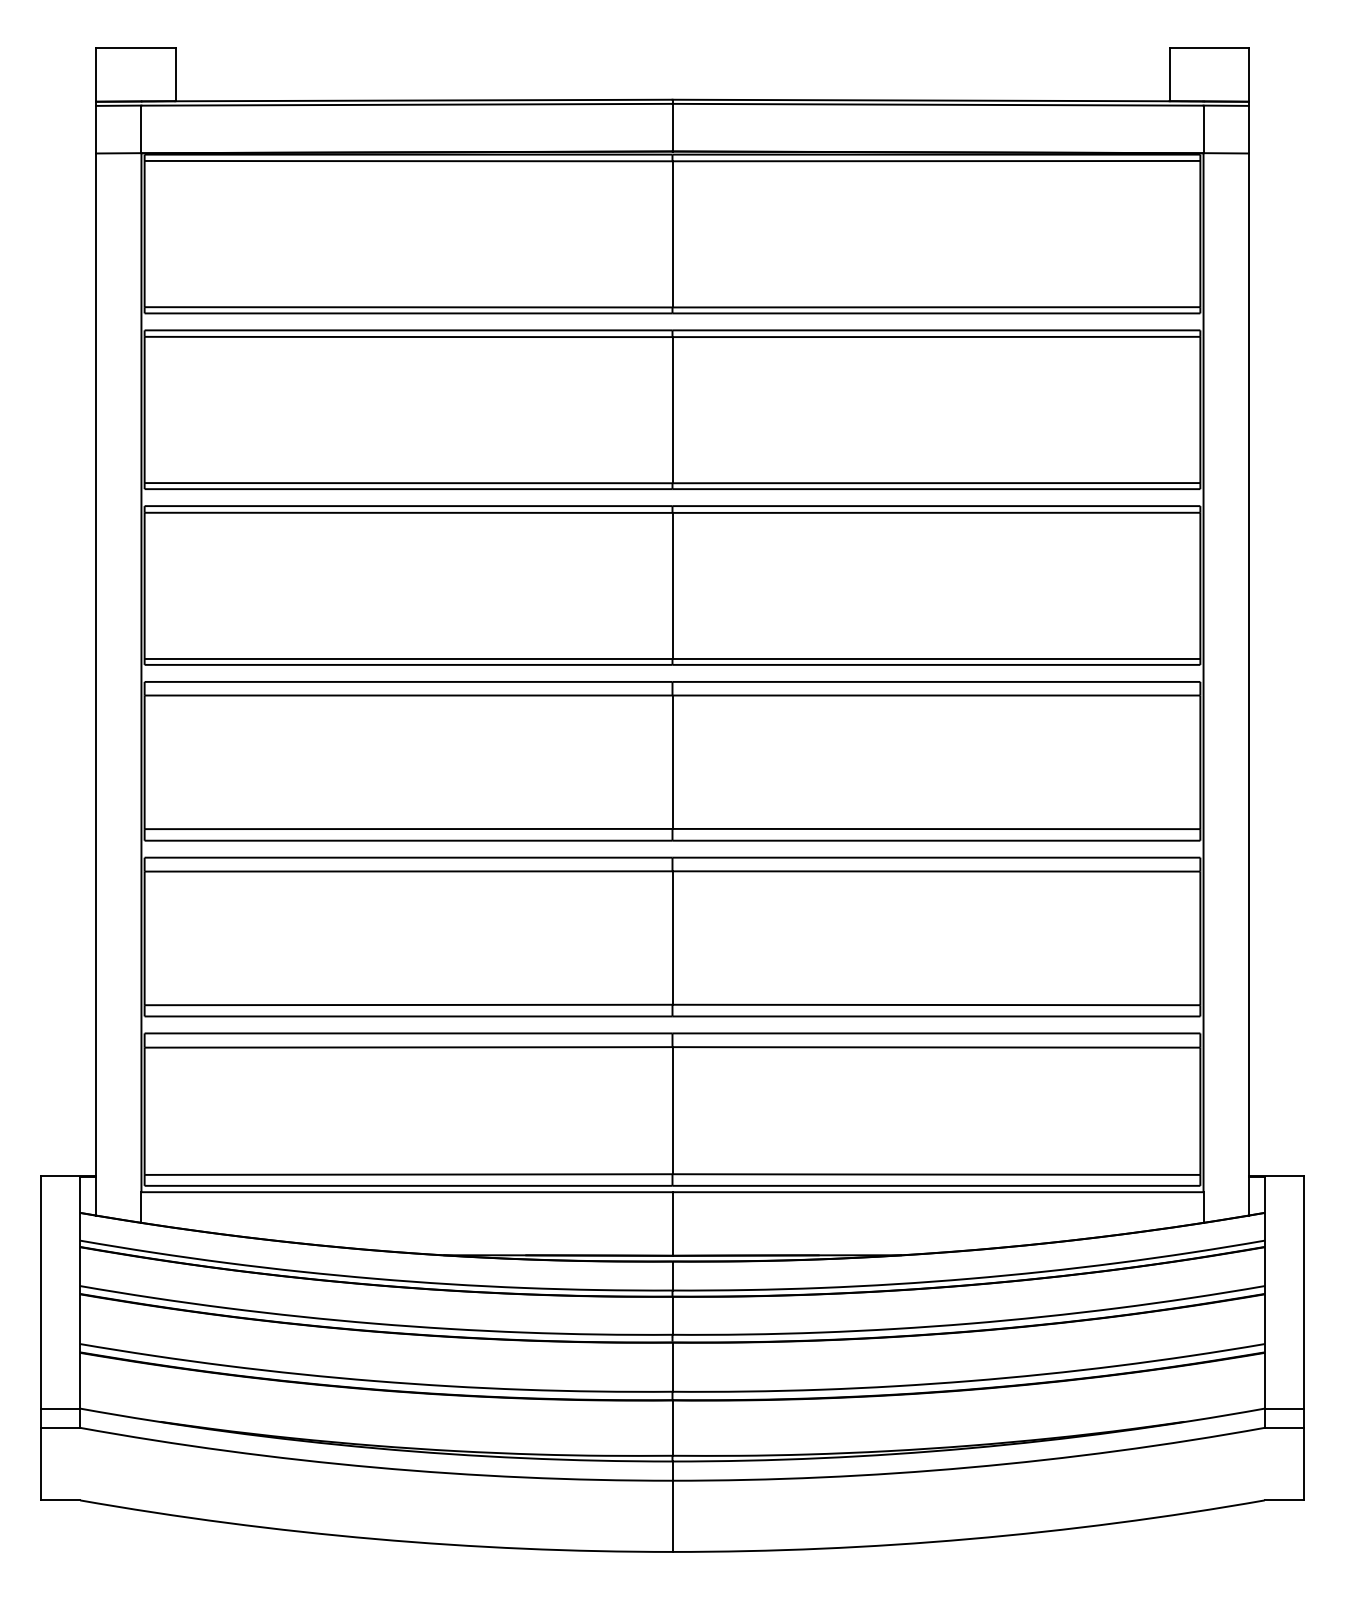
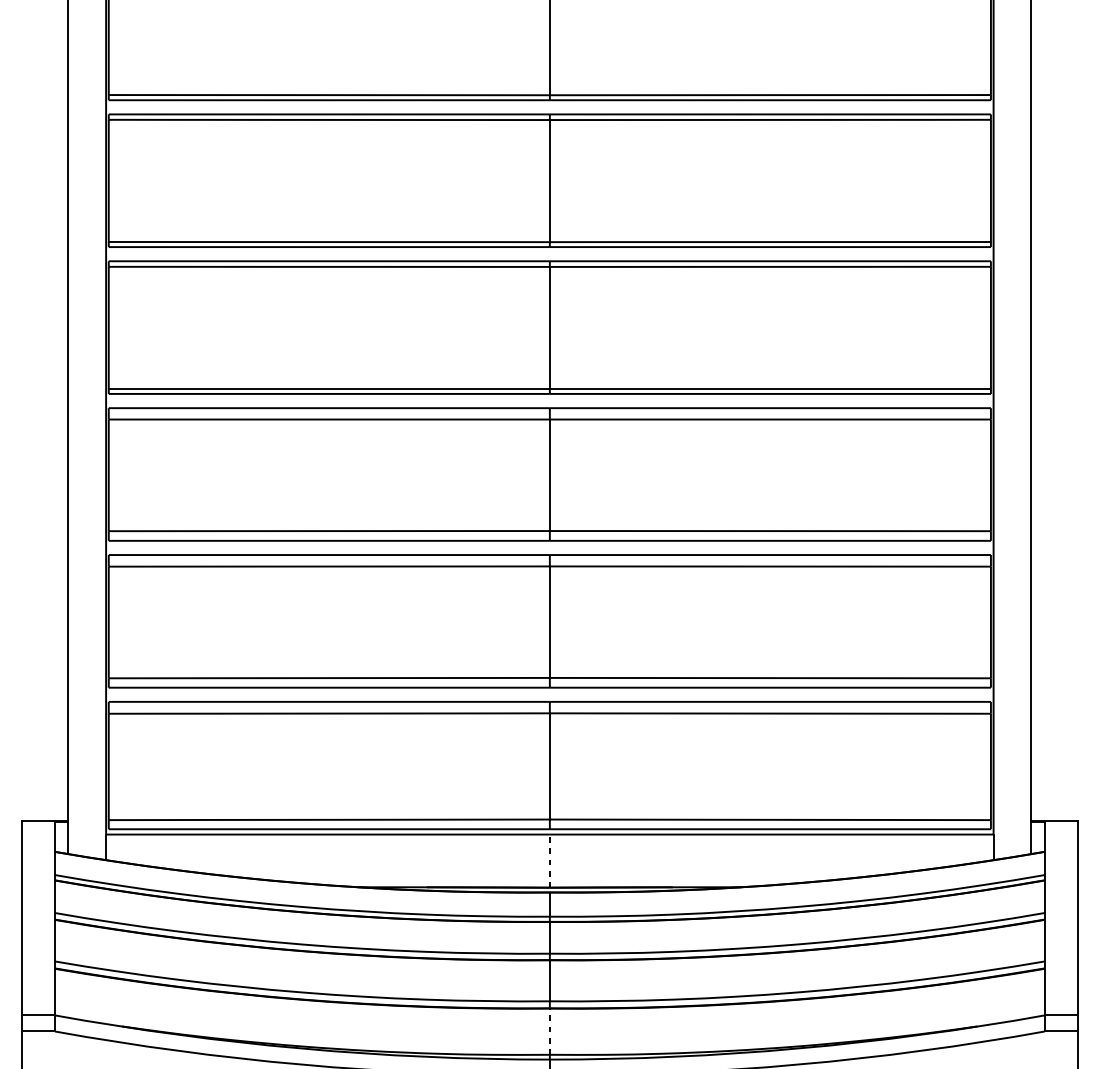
line: (672, 1224) -> (549, 861), solid -> dashed
line: (672, 1428) -> (549, 1032), solid -> dashed

